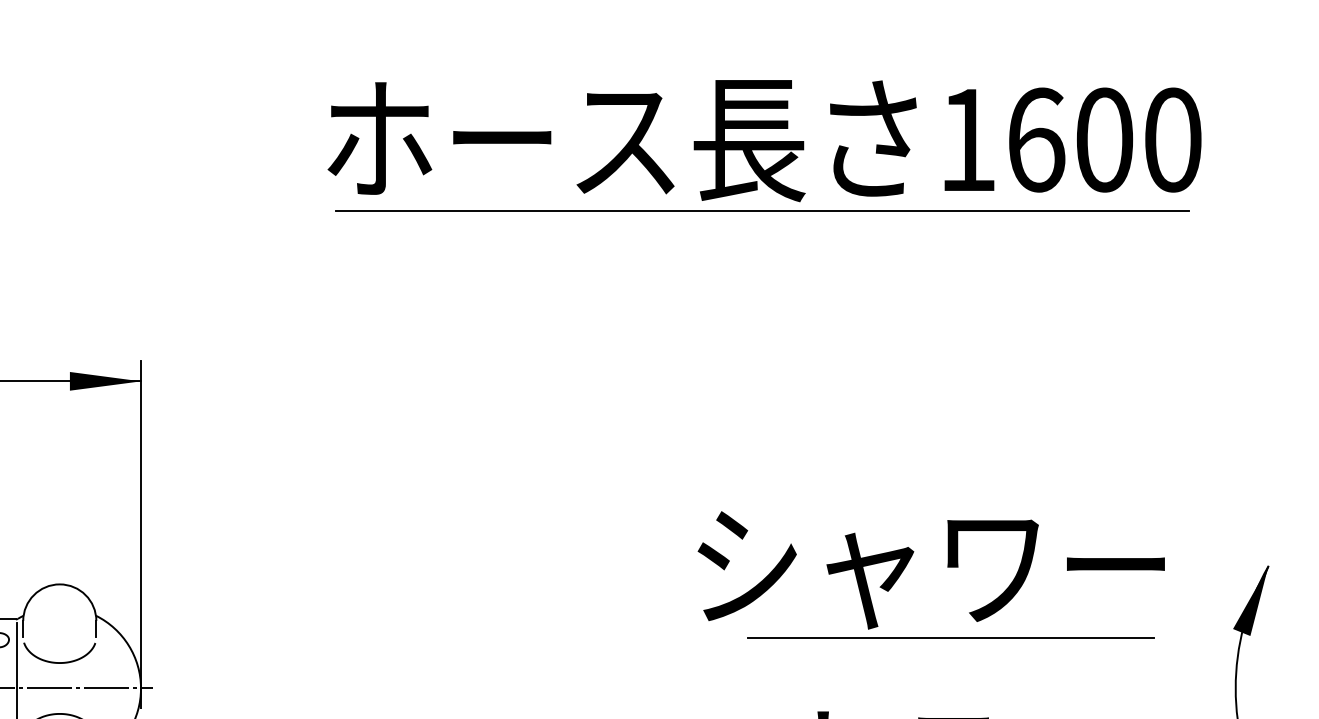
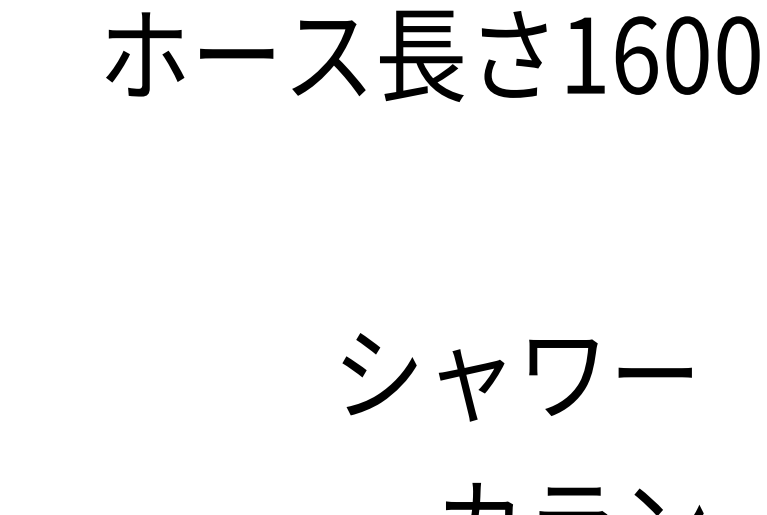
line: (761, 211) -> (430, 108), removed
text: (930, 570) -> (516, 377), moved
line: (951, 637) -> (572, 427), removed

